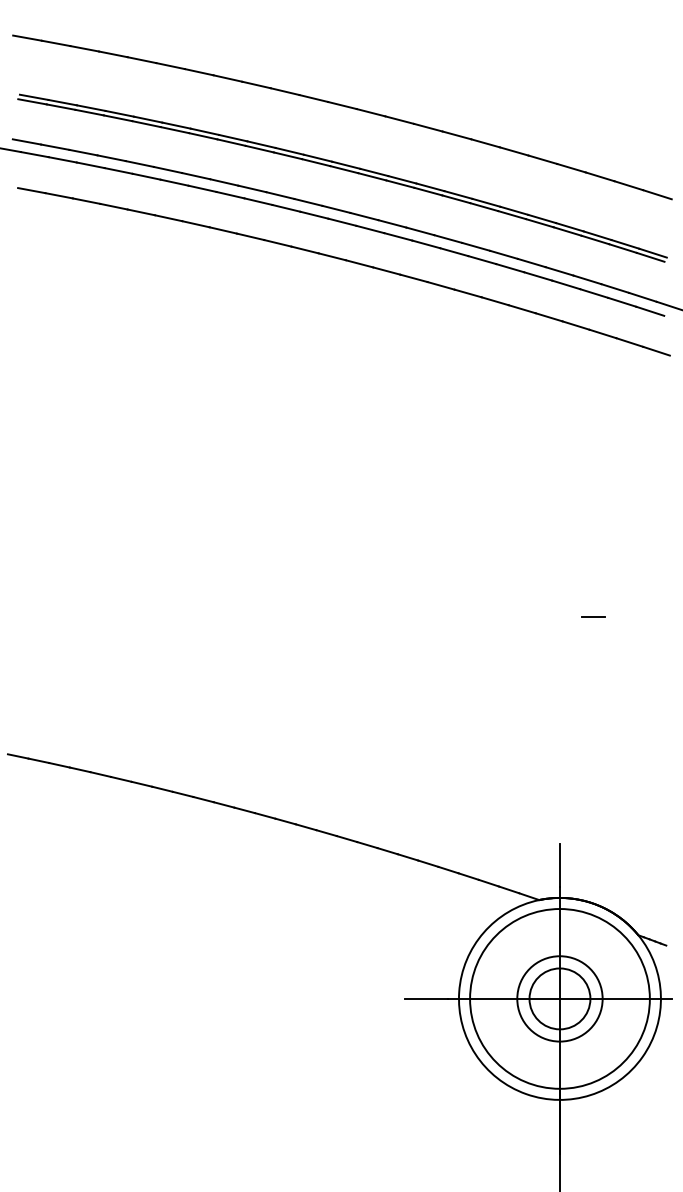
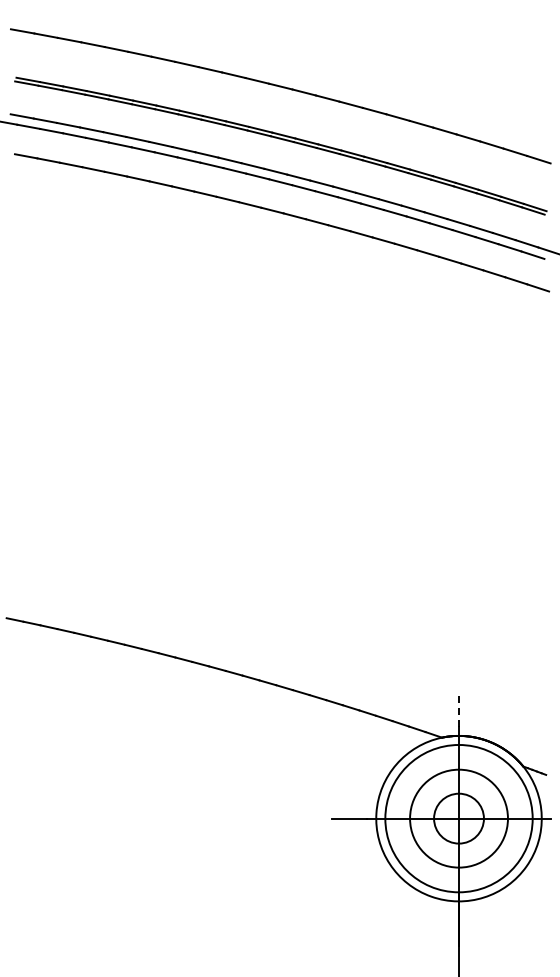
line: (593, 616) -> (486, 505), removed
line: (560, 865) -> (459, 709), solid -> dashed
circle: (559, 998) -> (458, 818), size x1.4

